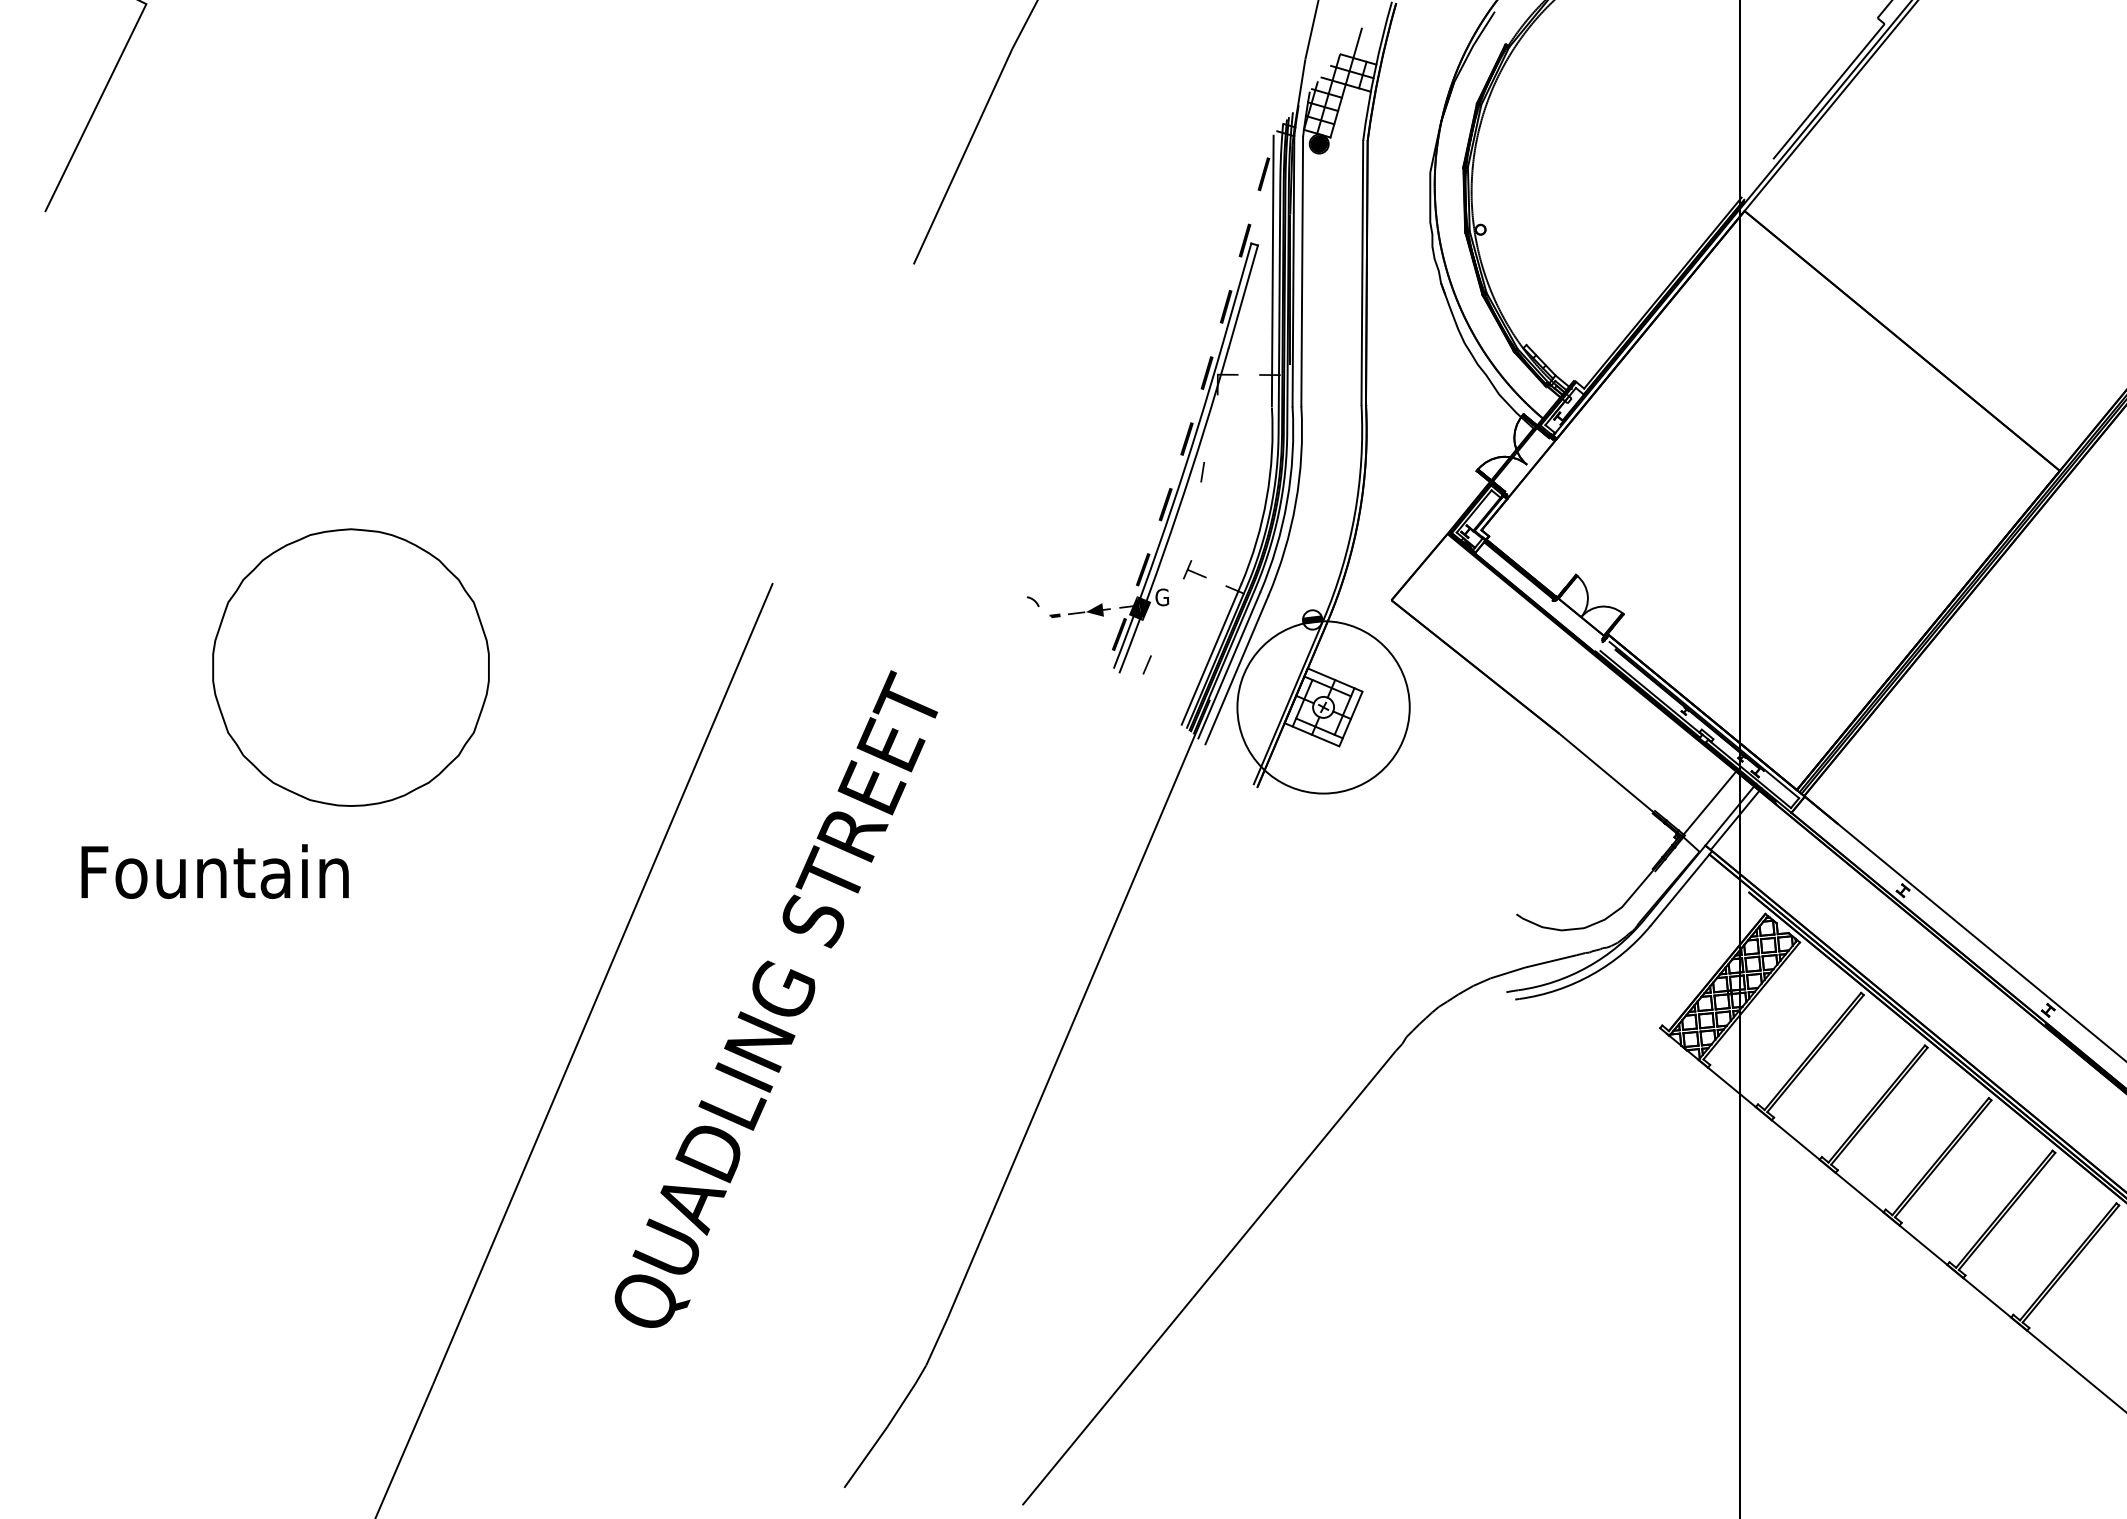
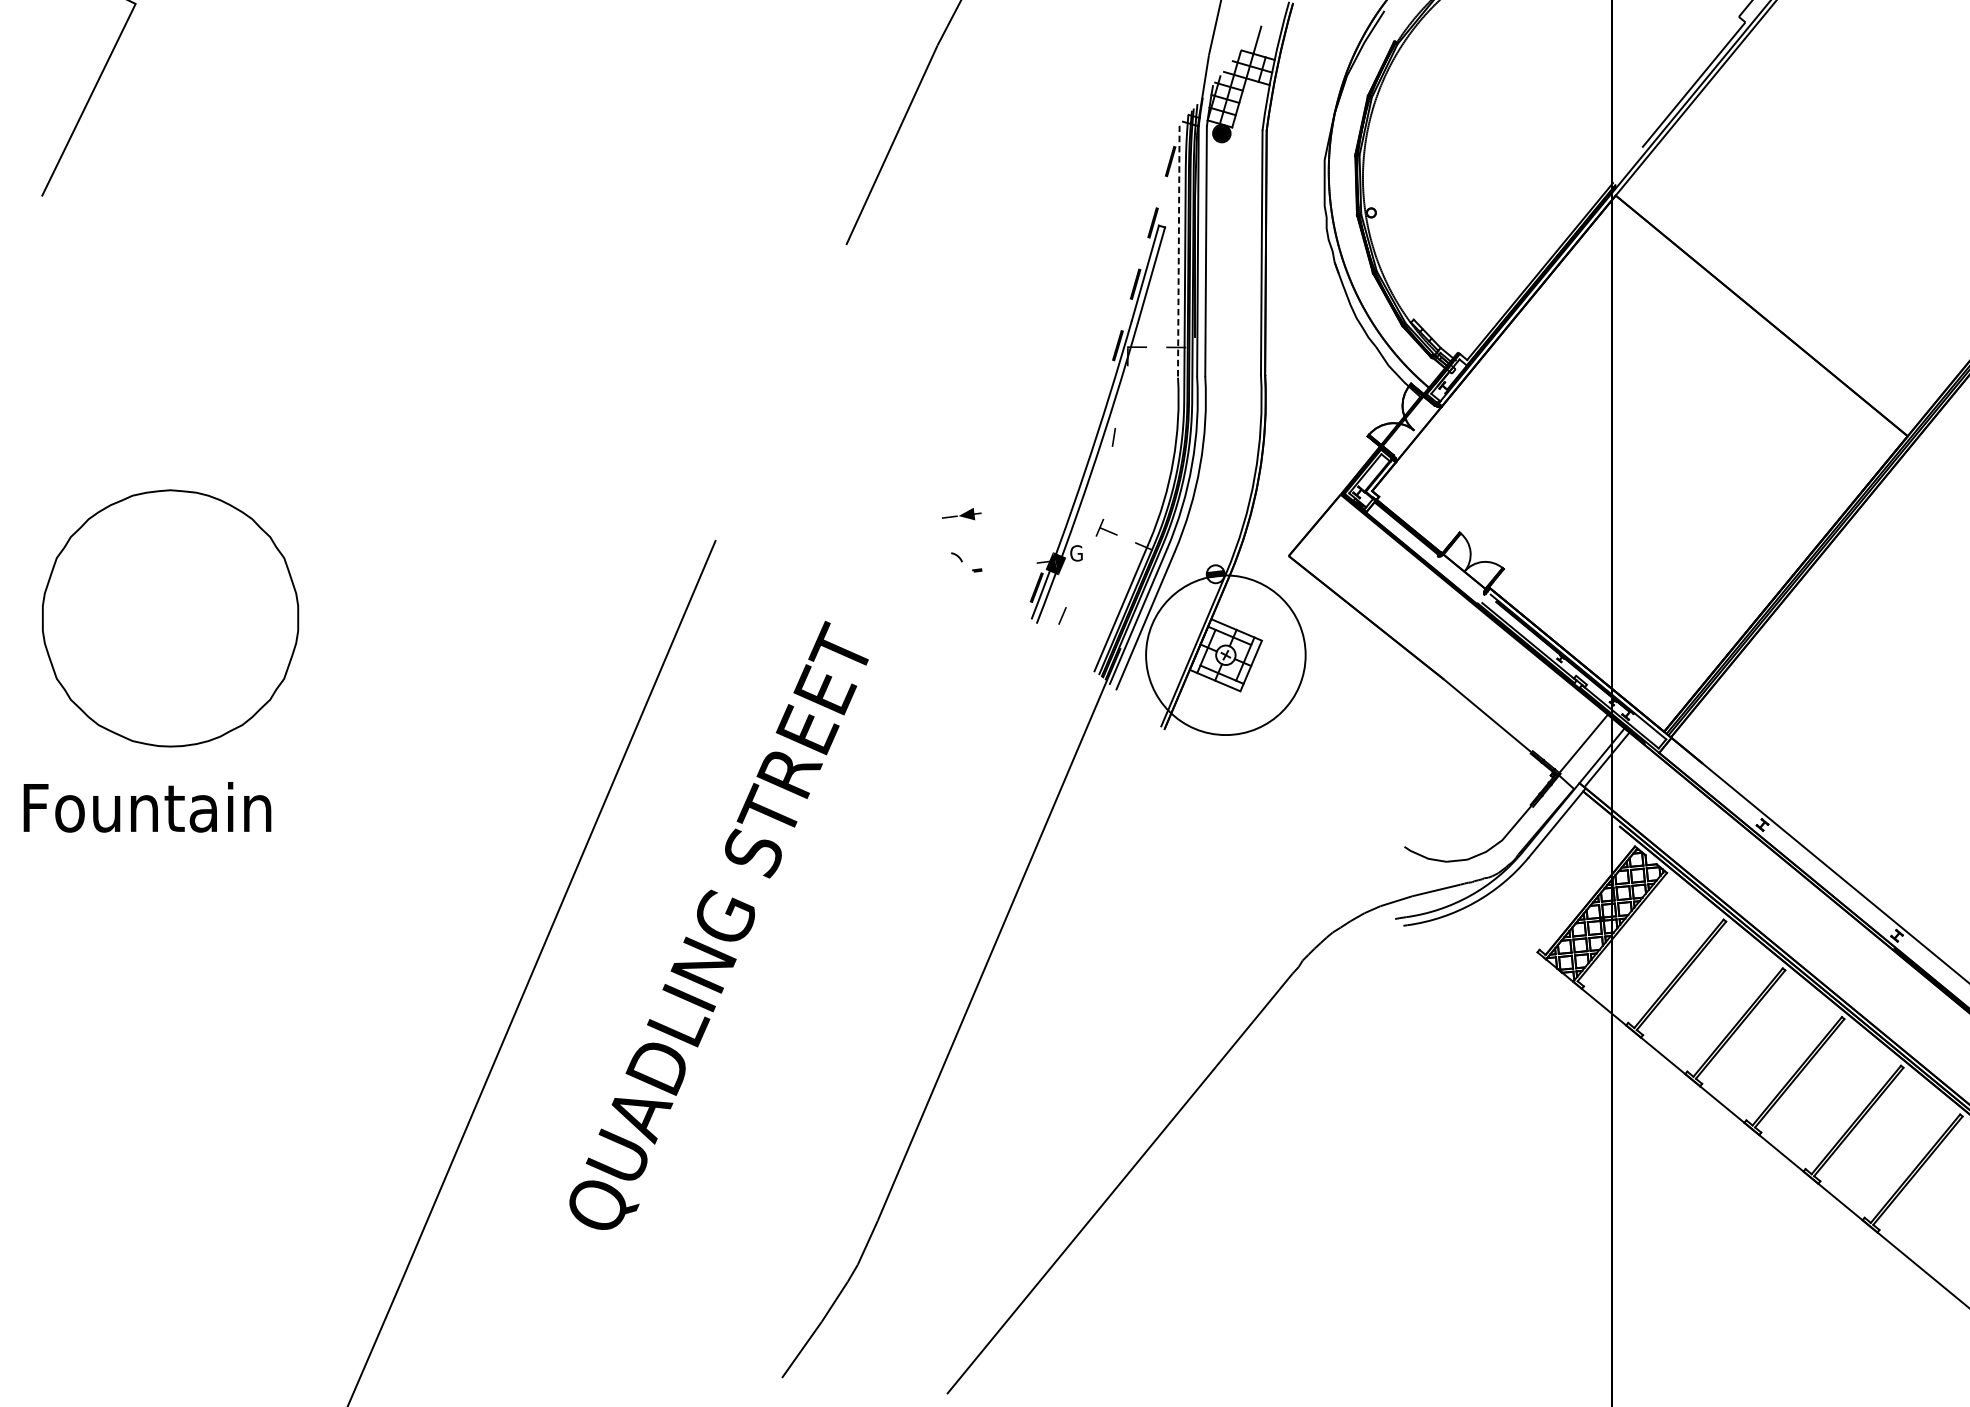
line: (1272, 270) -> (1178, 250), solid -> dashed
fill: (1186, 439) -> (1098, 407), removed
fill: (1165, 504) -> (1079, 467), removed
fill: (1142, 569) -> (1058, 527), removed
part: (1089, 609) -> (961, 513), moved
part: (350, 667) -> (170, 618), moved
text: (214, 871) -> (146, 807), moved

